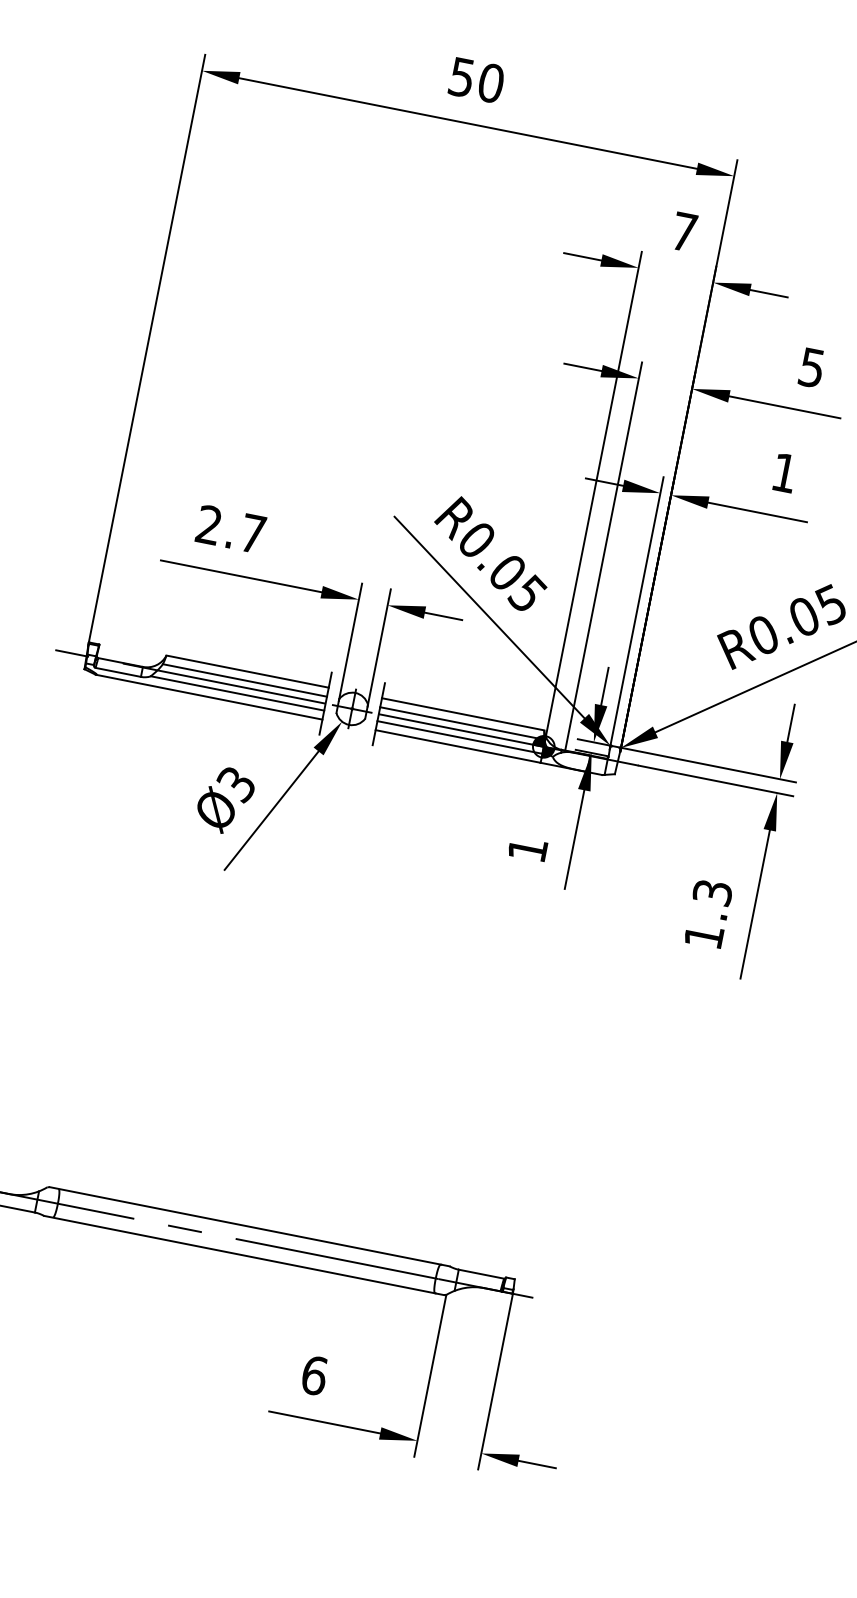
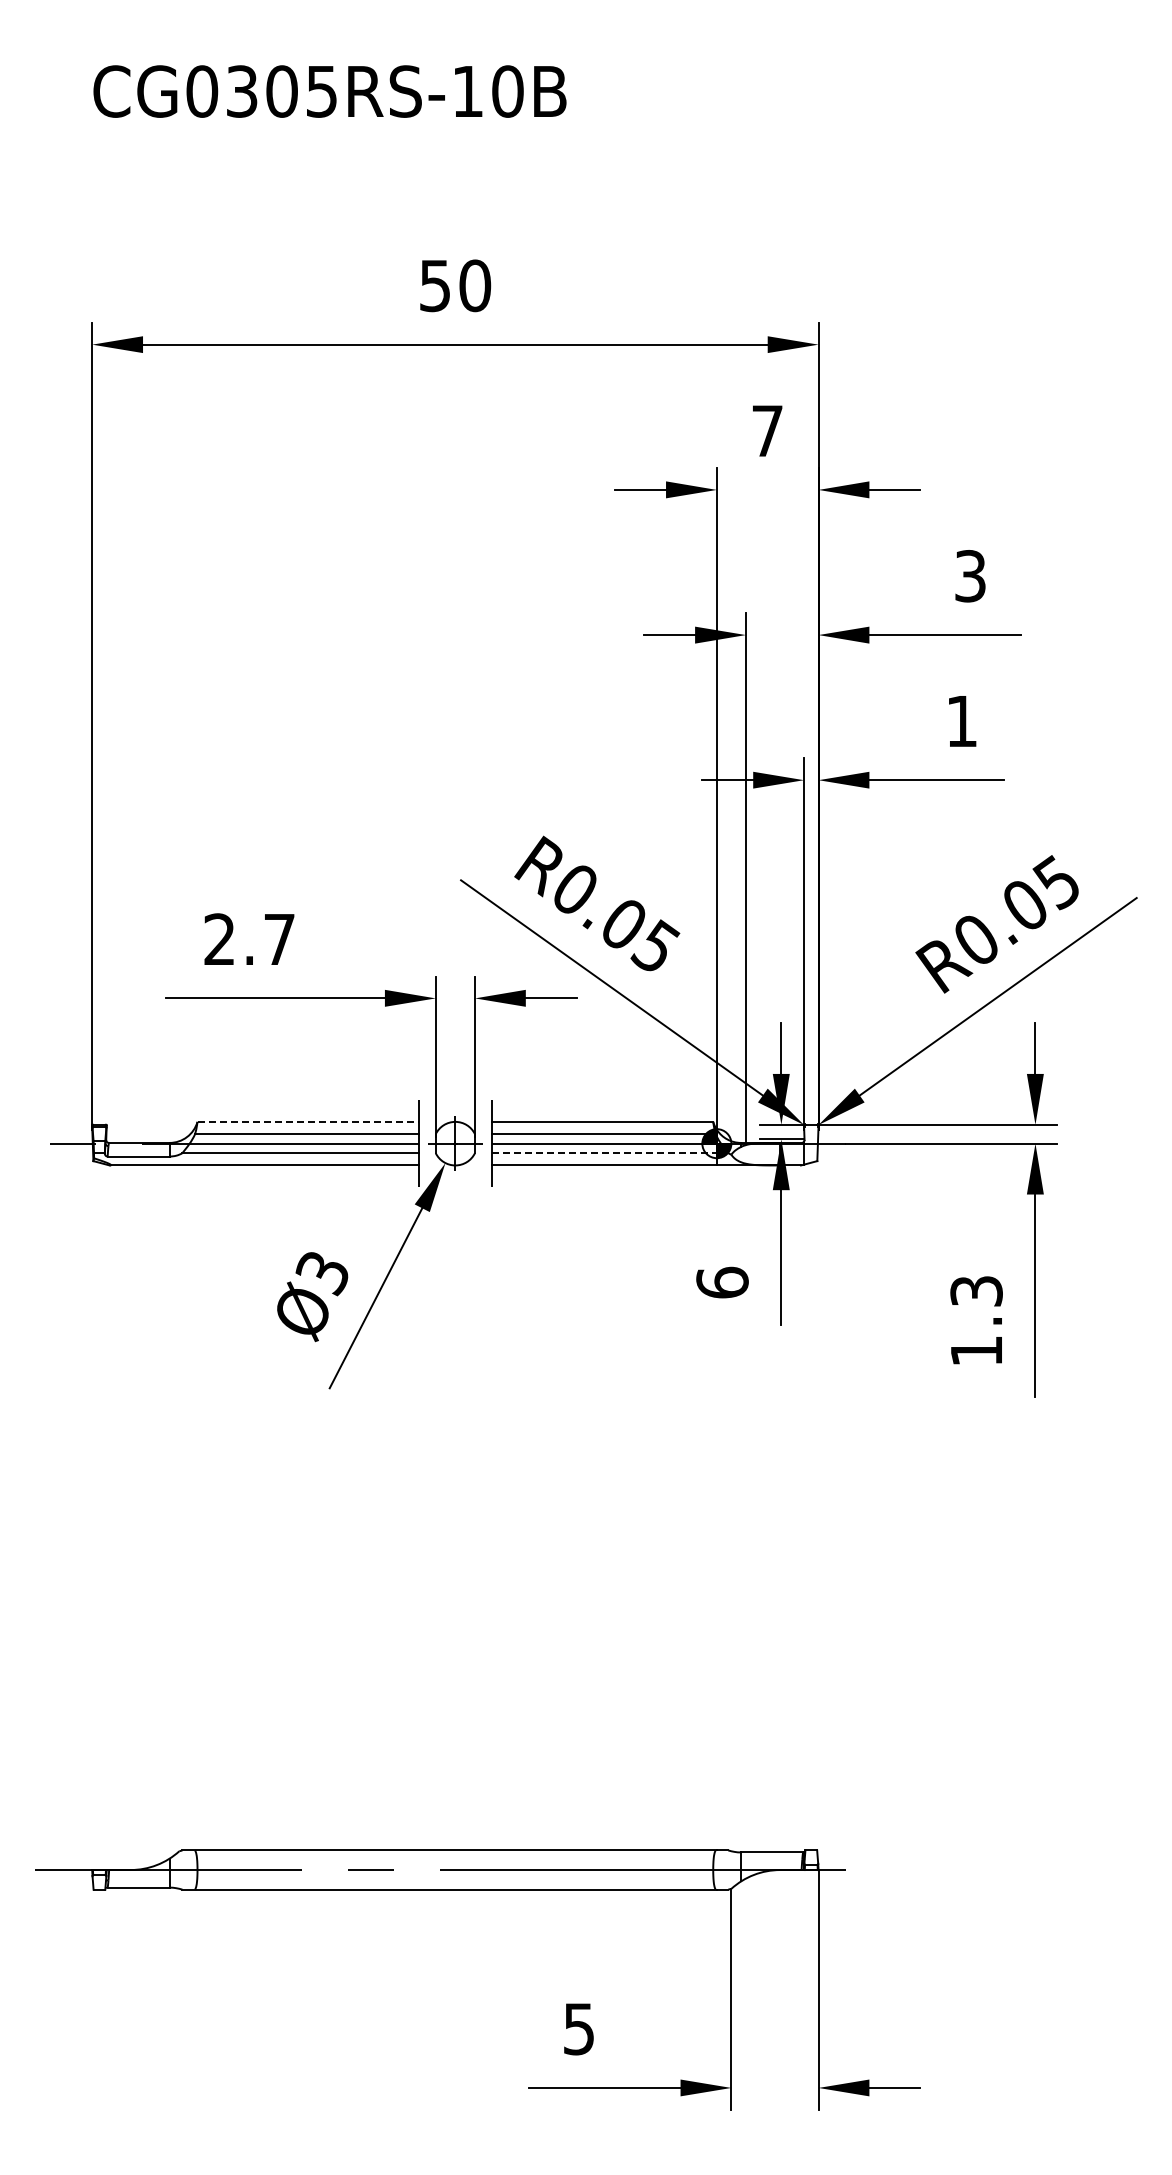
text: (812, 367) -> (970, 575), 5 -> 3
line: (247, 671) -> (308, 1121), solid -> dashed
line: (460, 737) -> (604, 1153), solid -> dashed
text: (527, 849) -> (722, 1282), 1 -> 6
text: (314, 1375) -> (579, 2028), 6 -> 5

